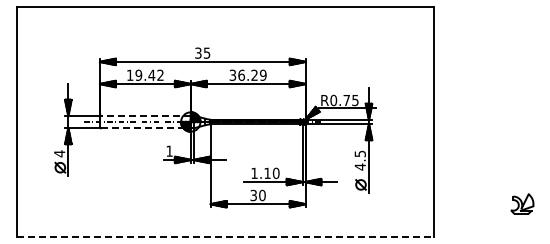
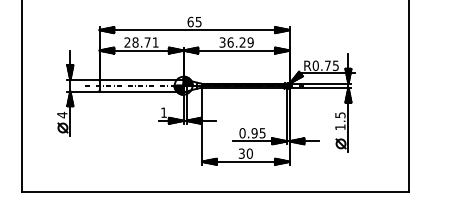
text: (198, 52) -> (190, 21), 35 -> 65
text: (144, 74) -> (140, 41), 19.42 -> 28.71
line: (145, 115) -> (141, 79), dashed -> solid
line: (145, 128) -> (141, 91), dashed -> solid
text: (359, 166) -> (339, 126), 4.5 -> 1.5
text: (265, 173) -> (252, 133), 1.10 -> 0.95
line: (225, 236) -> (215, 191), dashed -> solid

